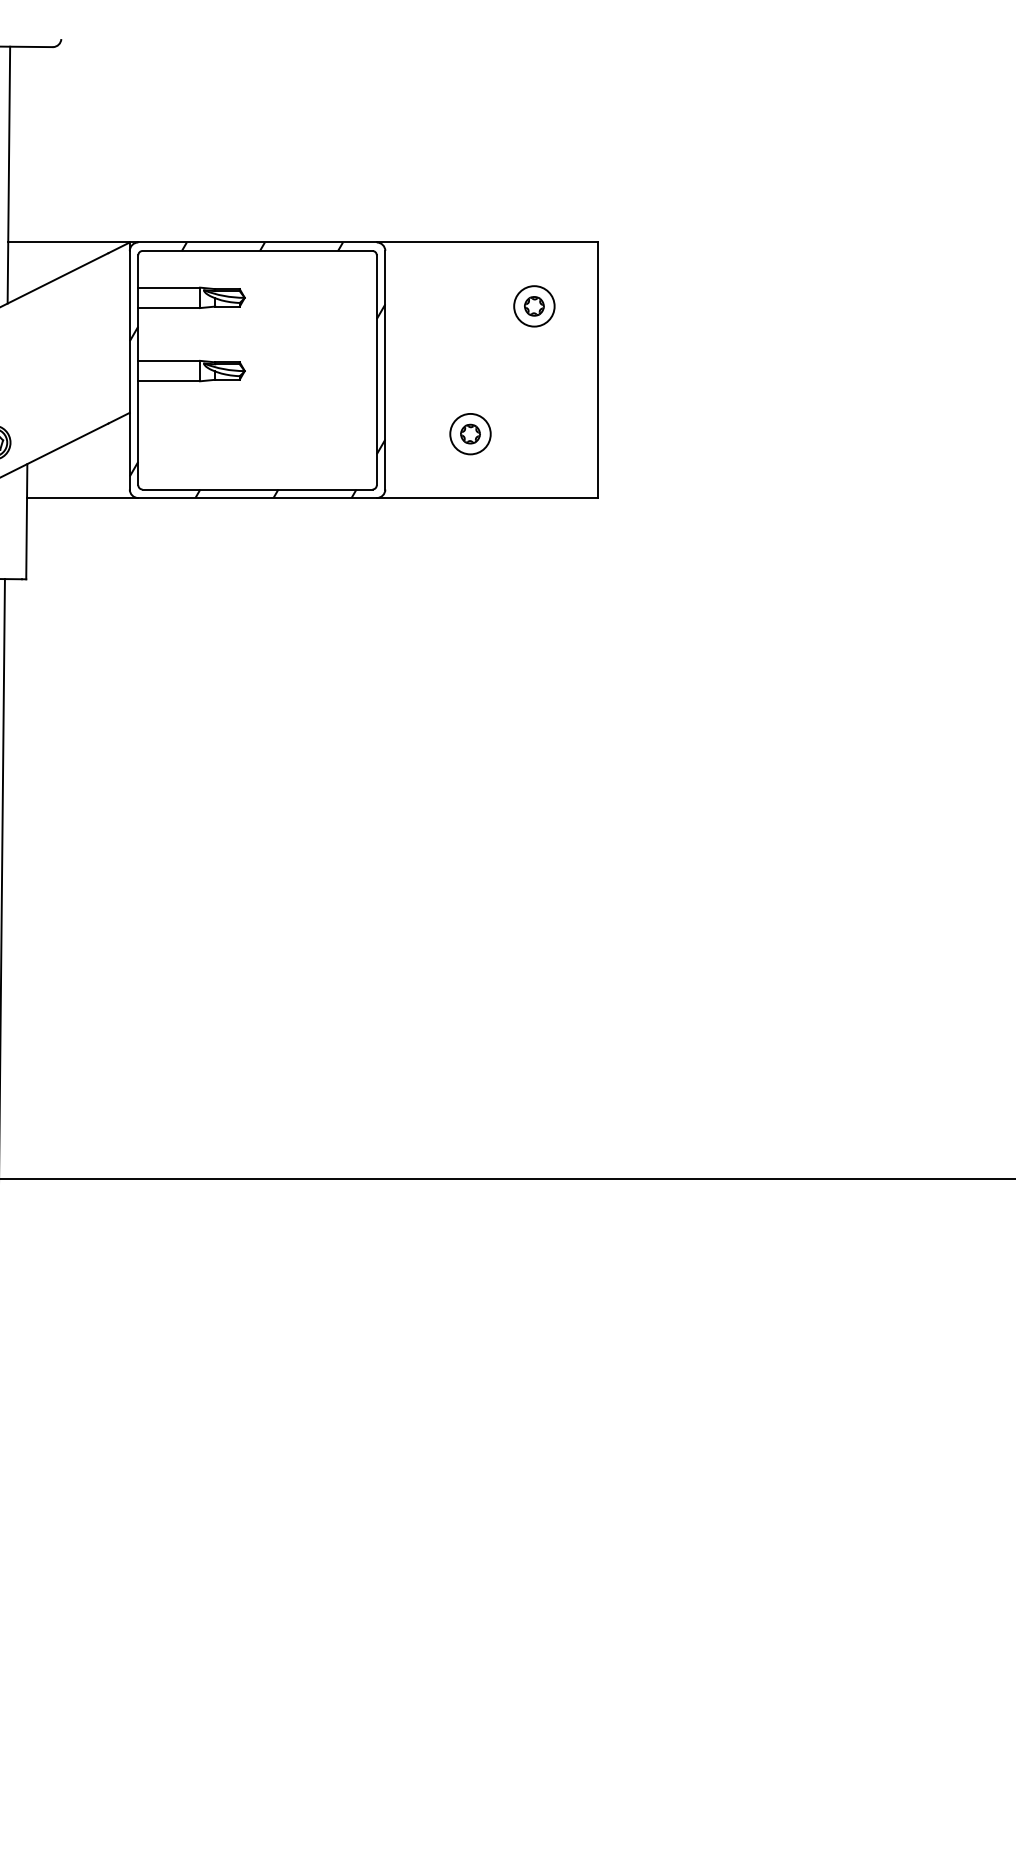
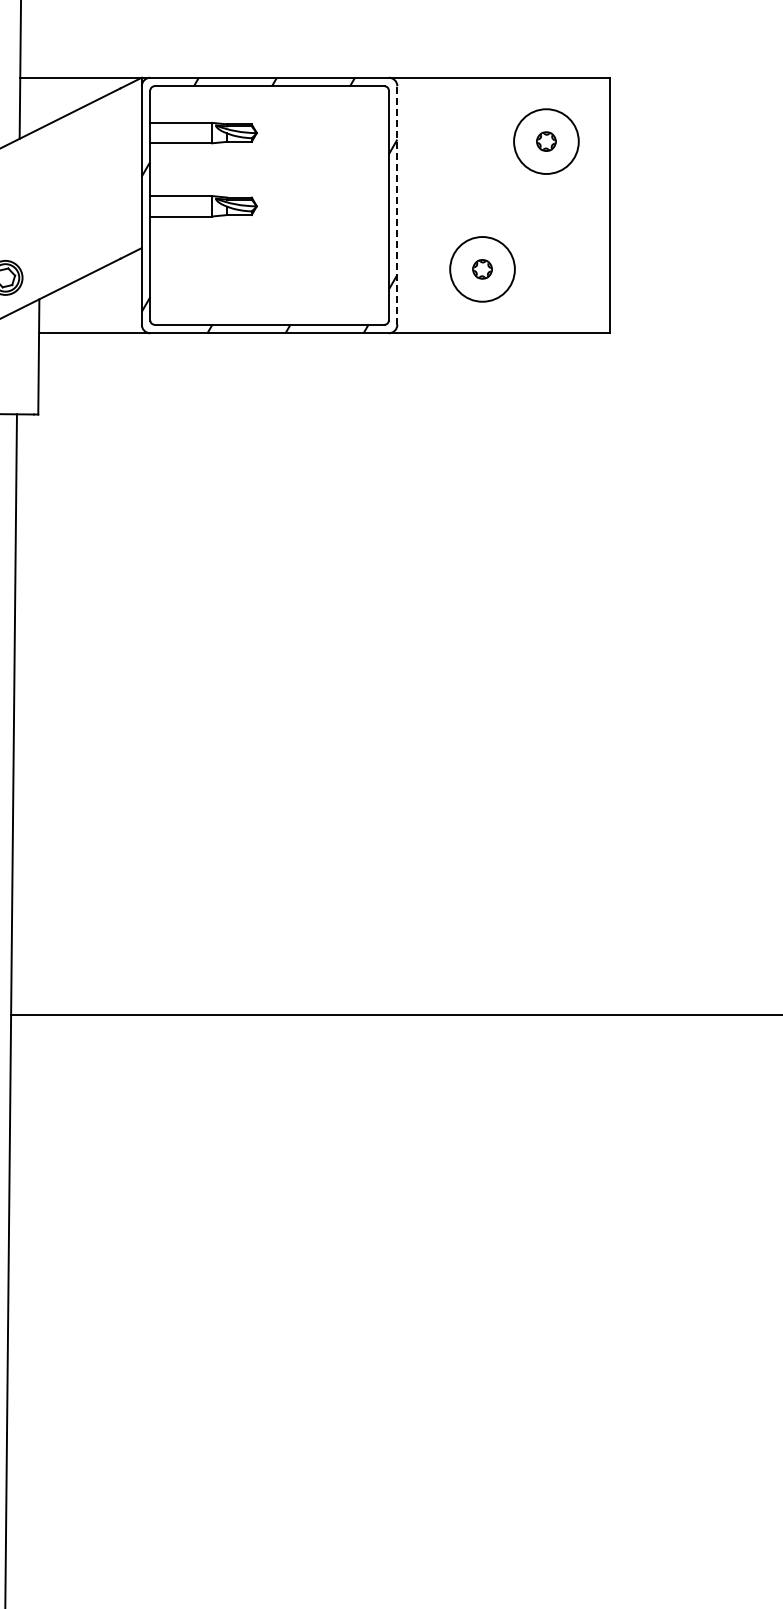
circle: (534, 306) -> (546, 141), size x1.6
line: (385, 369) -> (397, 204), solid -> dashed
circle: (470, 433) -> (482, 268), size x1.6

